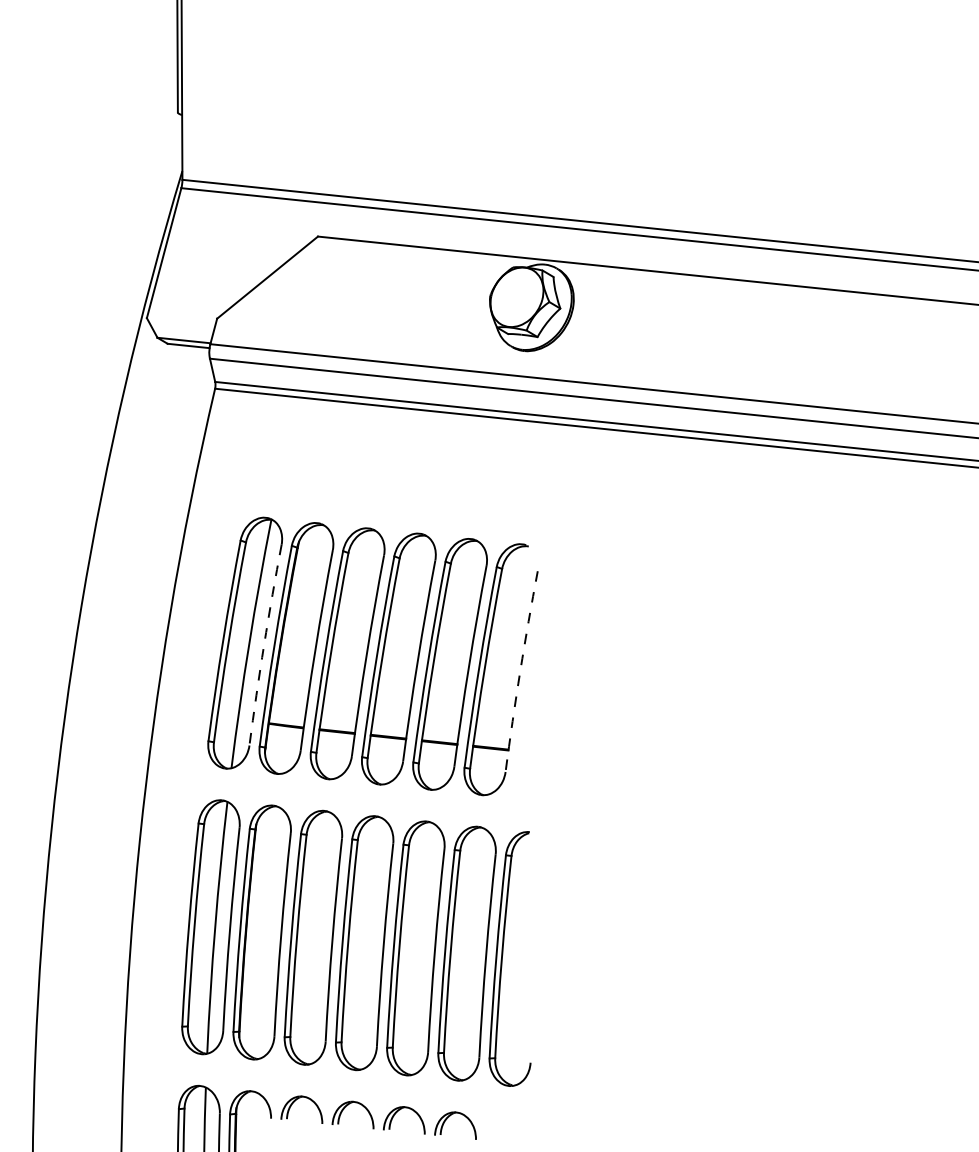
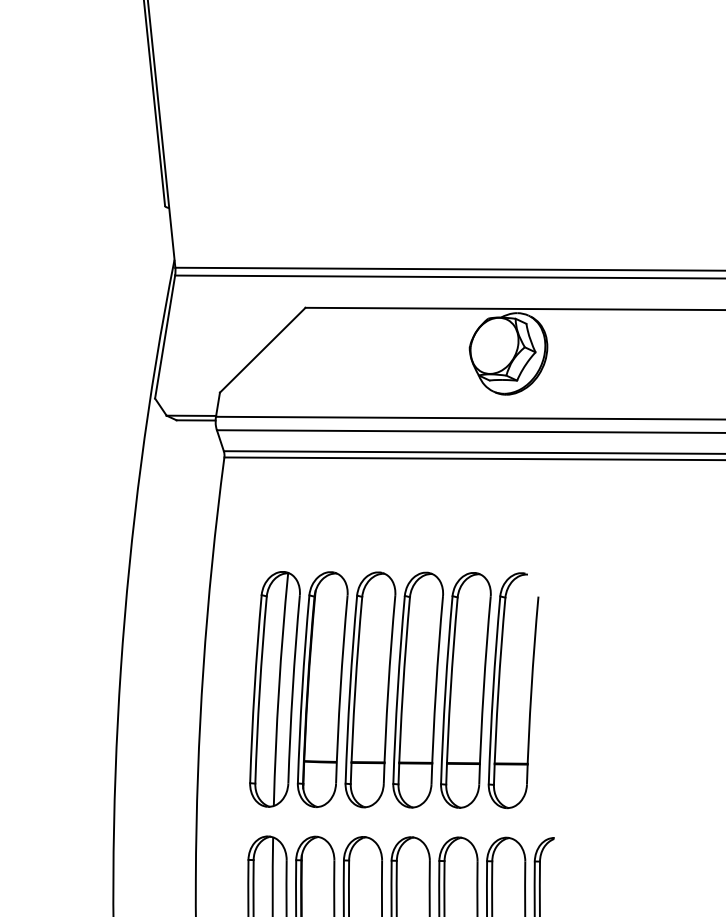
arc: (264, 644) -> (293, 688), dashed -> solid
arc: (520, 671) -> (531, 690), dashed -> solid

